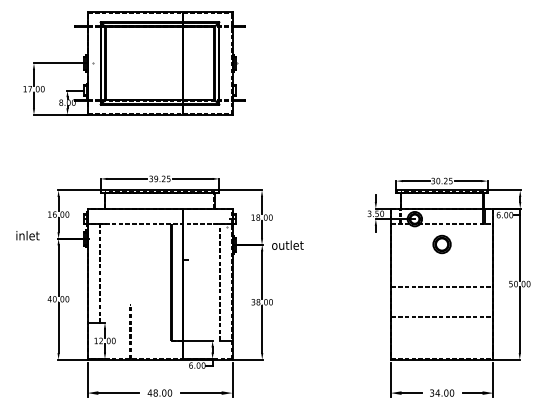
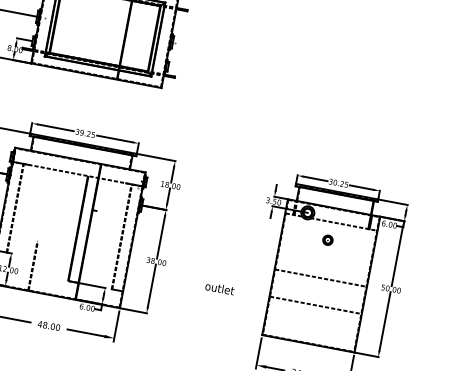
text: (287, 244) -> (219, 287), moved
part: (441, 244) -> (327, 240), size x0.6

